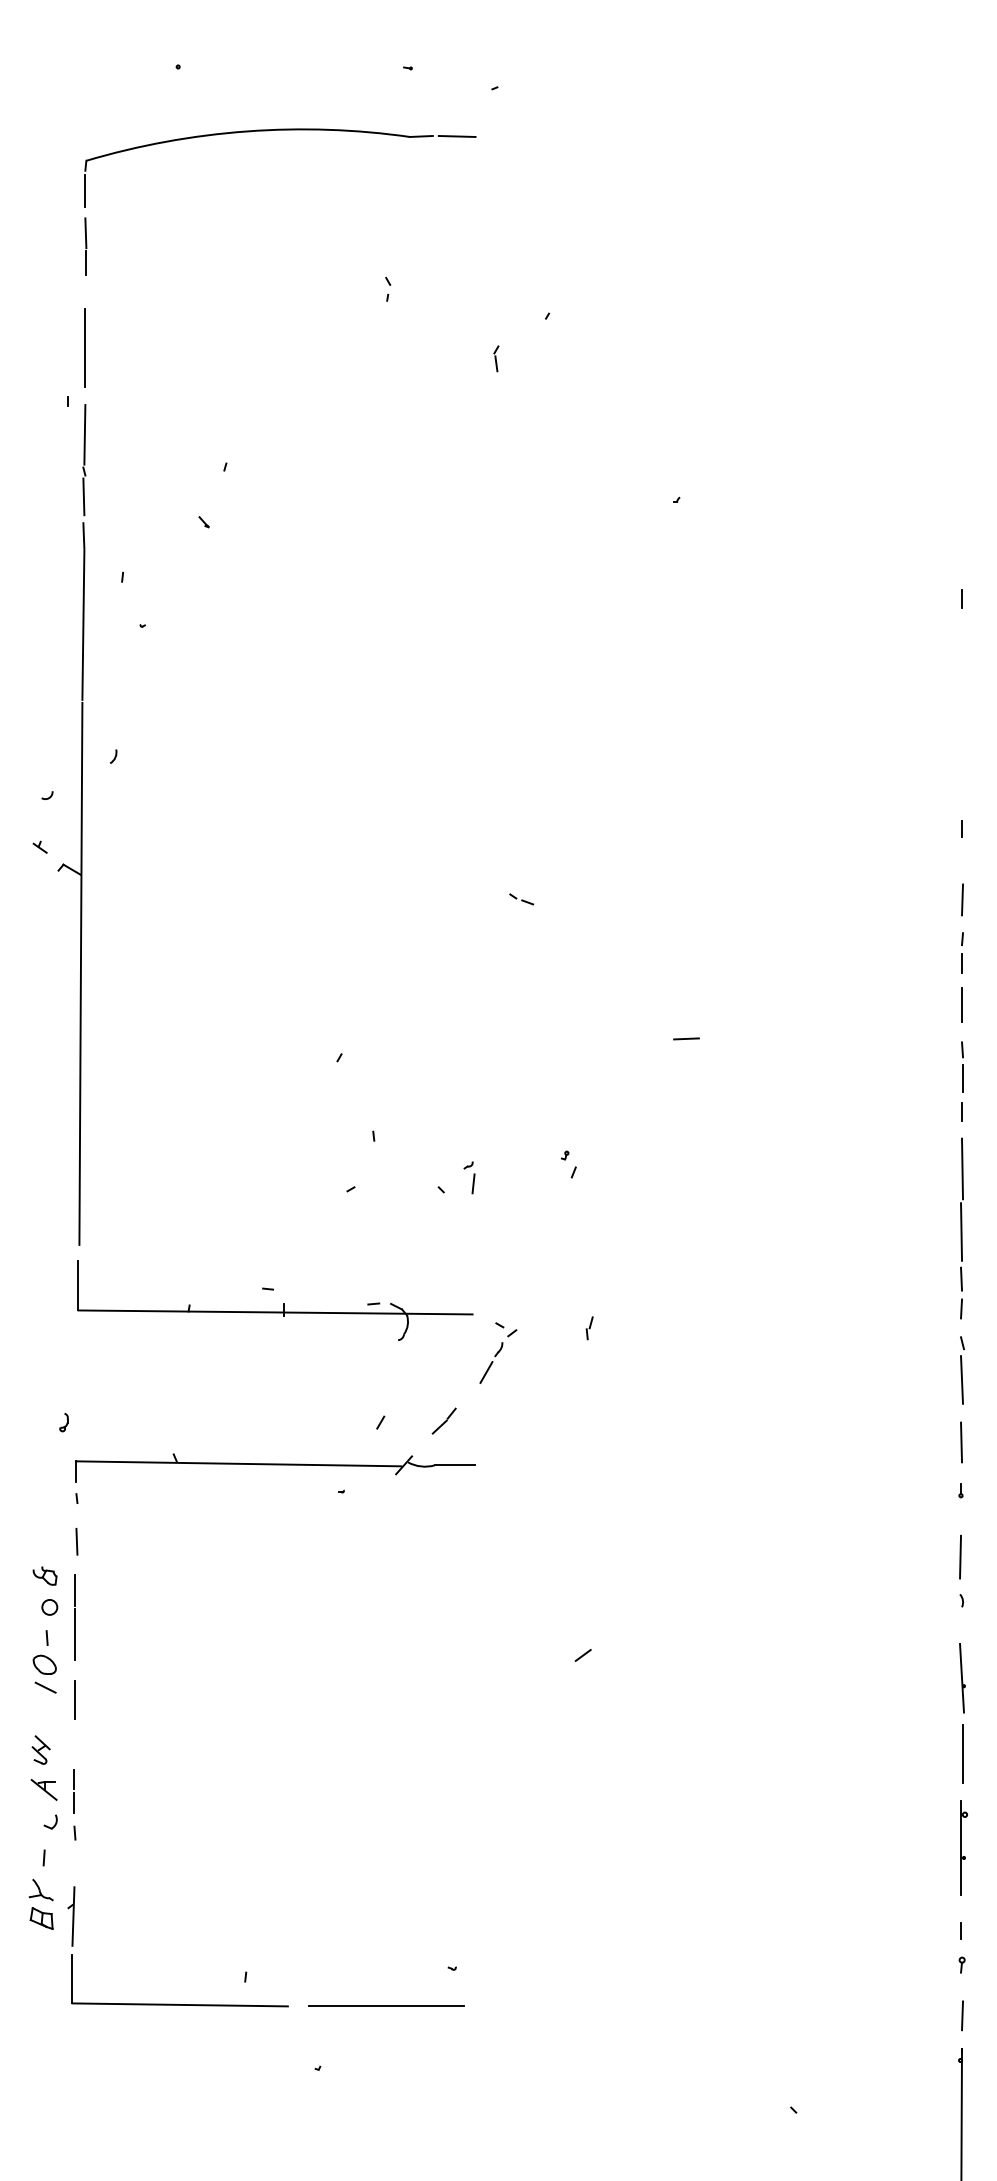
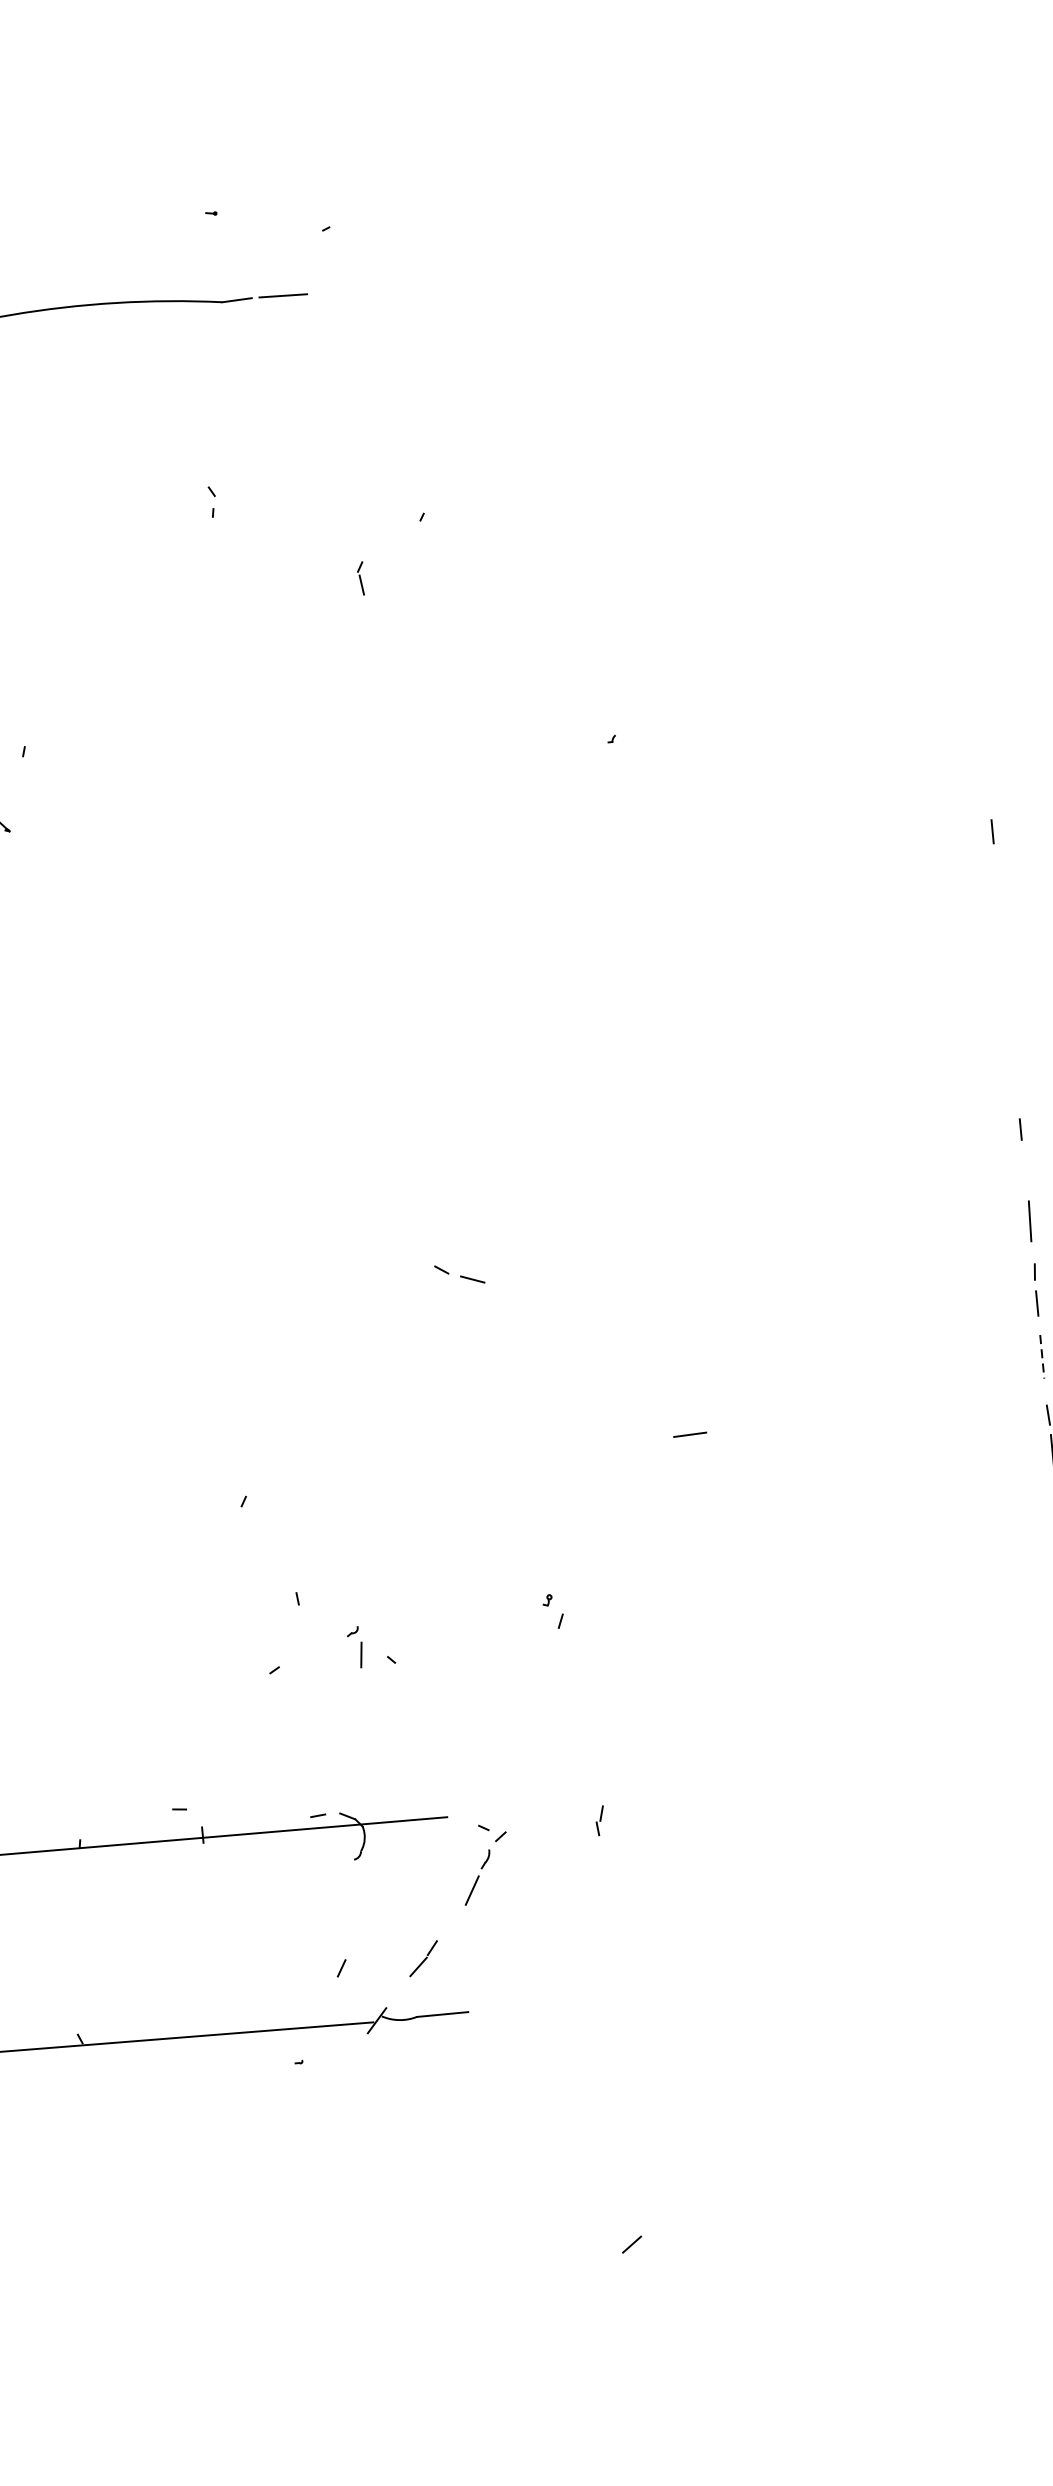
part: (521, 899) -> (459, 1274), size x1.6
line: (962, 1004) -> (1042, 1356), solid -> dashed
part: (469, 1177) -> (355, 1647), moved

